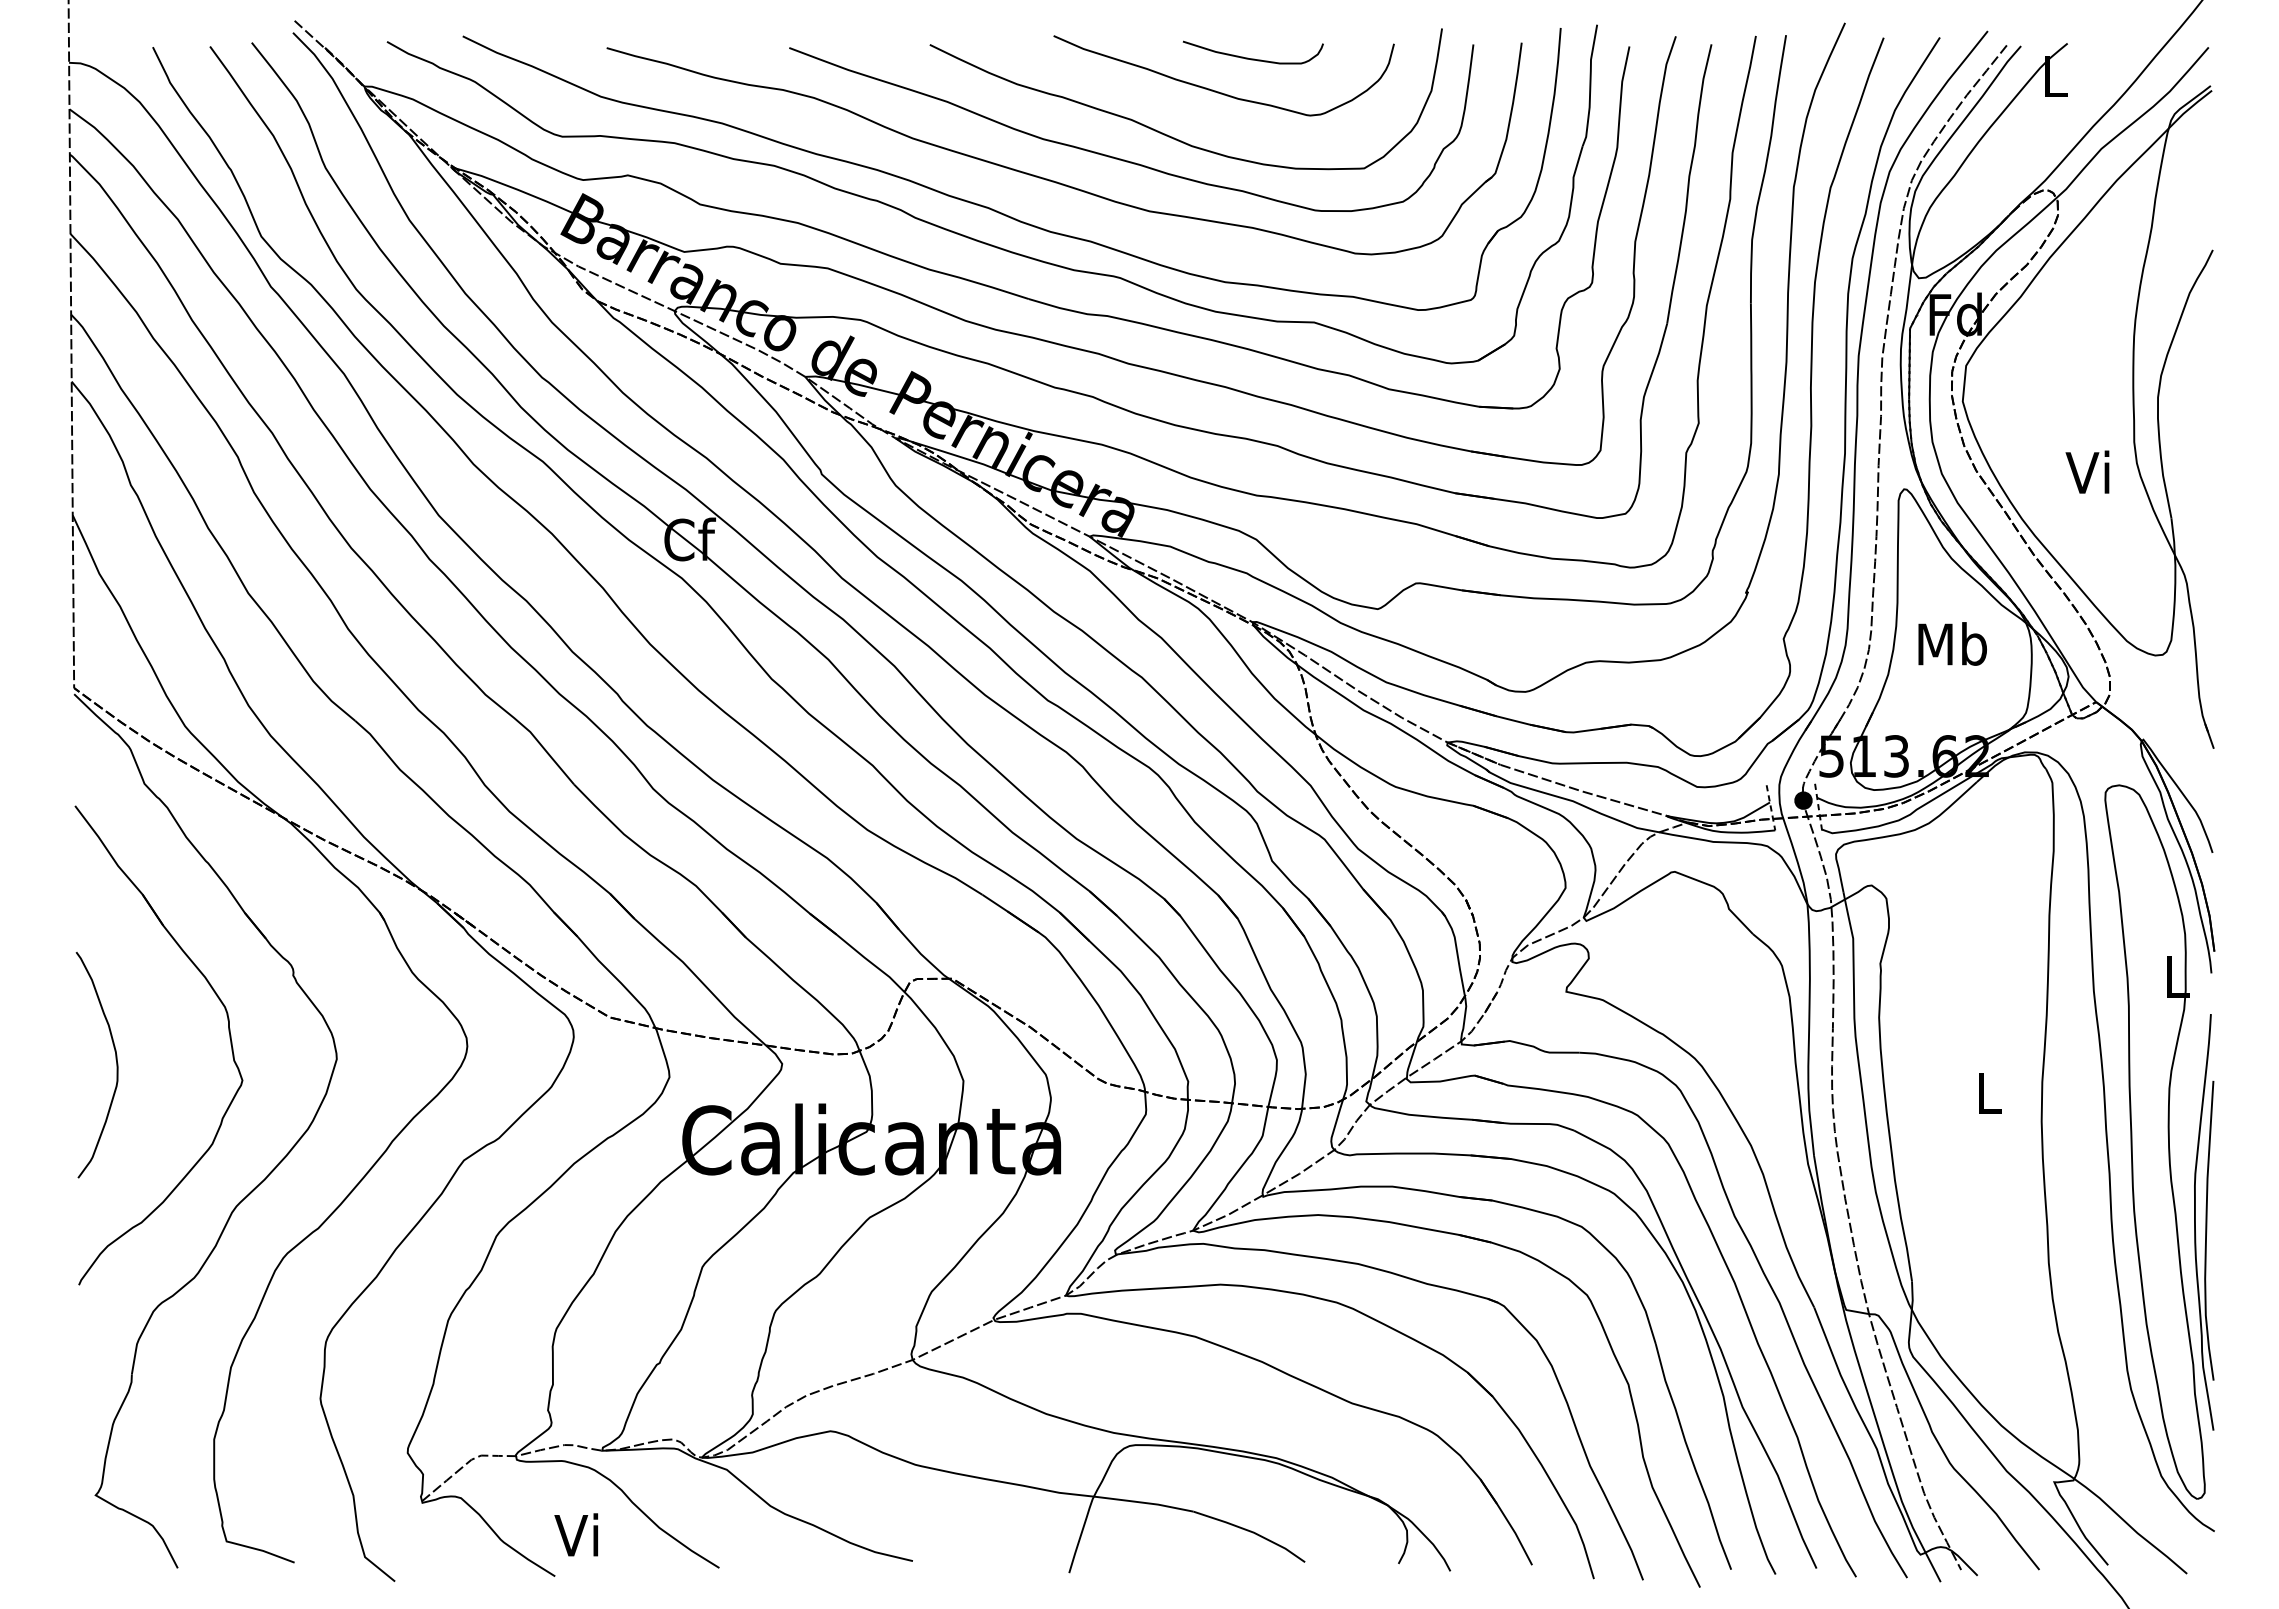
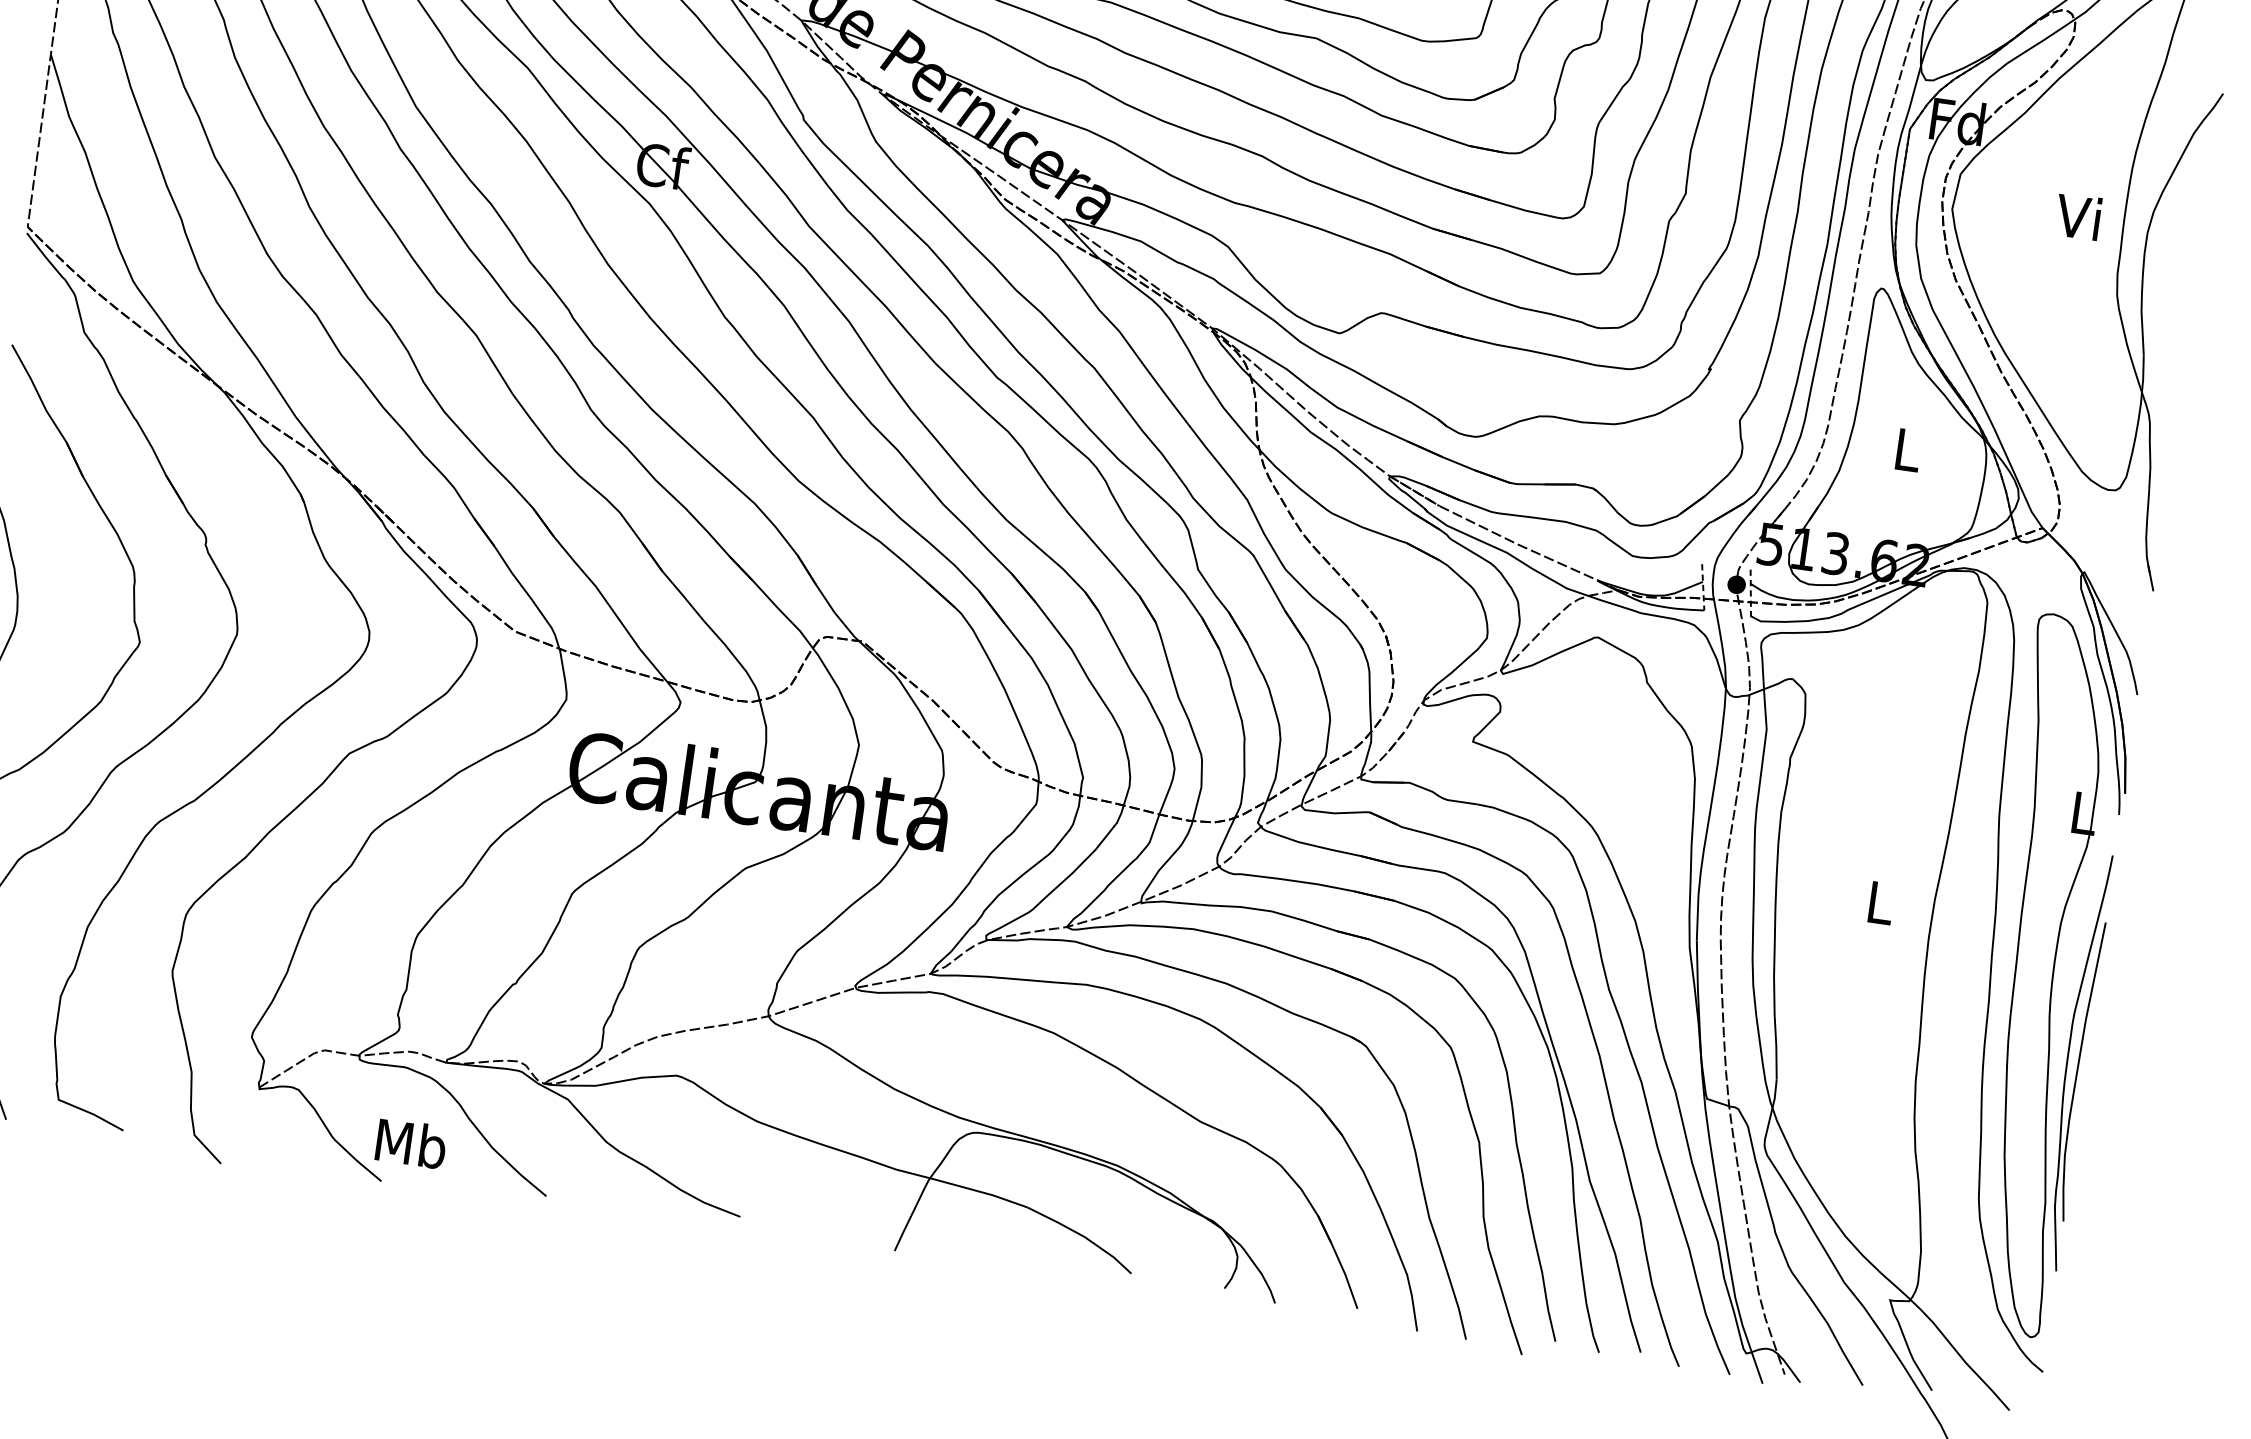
text: (2087, 471) -> (2078, 216), moved
text: (1952, 643) -> (1907, 449), Mb -> L
text: (579, 1535) -> (411, 1144), Vi -> Mb

